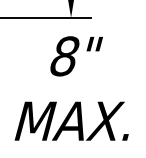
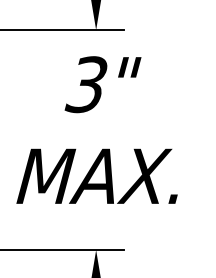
text: (64, 56) -> (86, 84), 8" -> 3"

